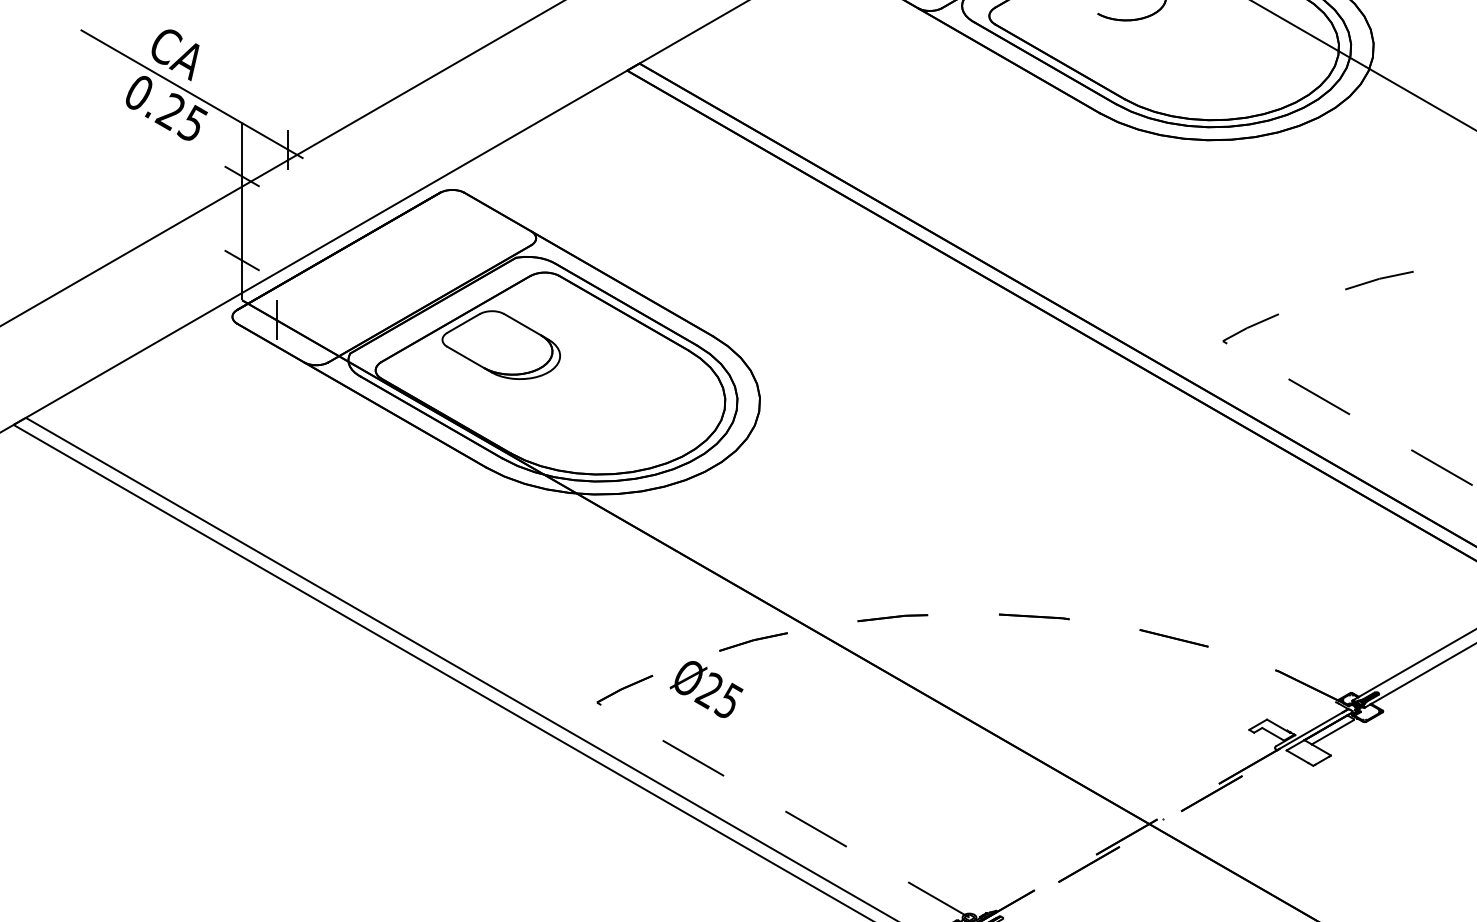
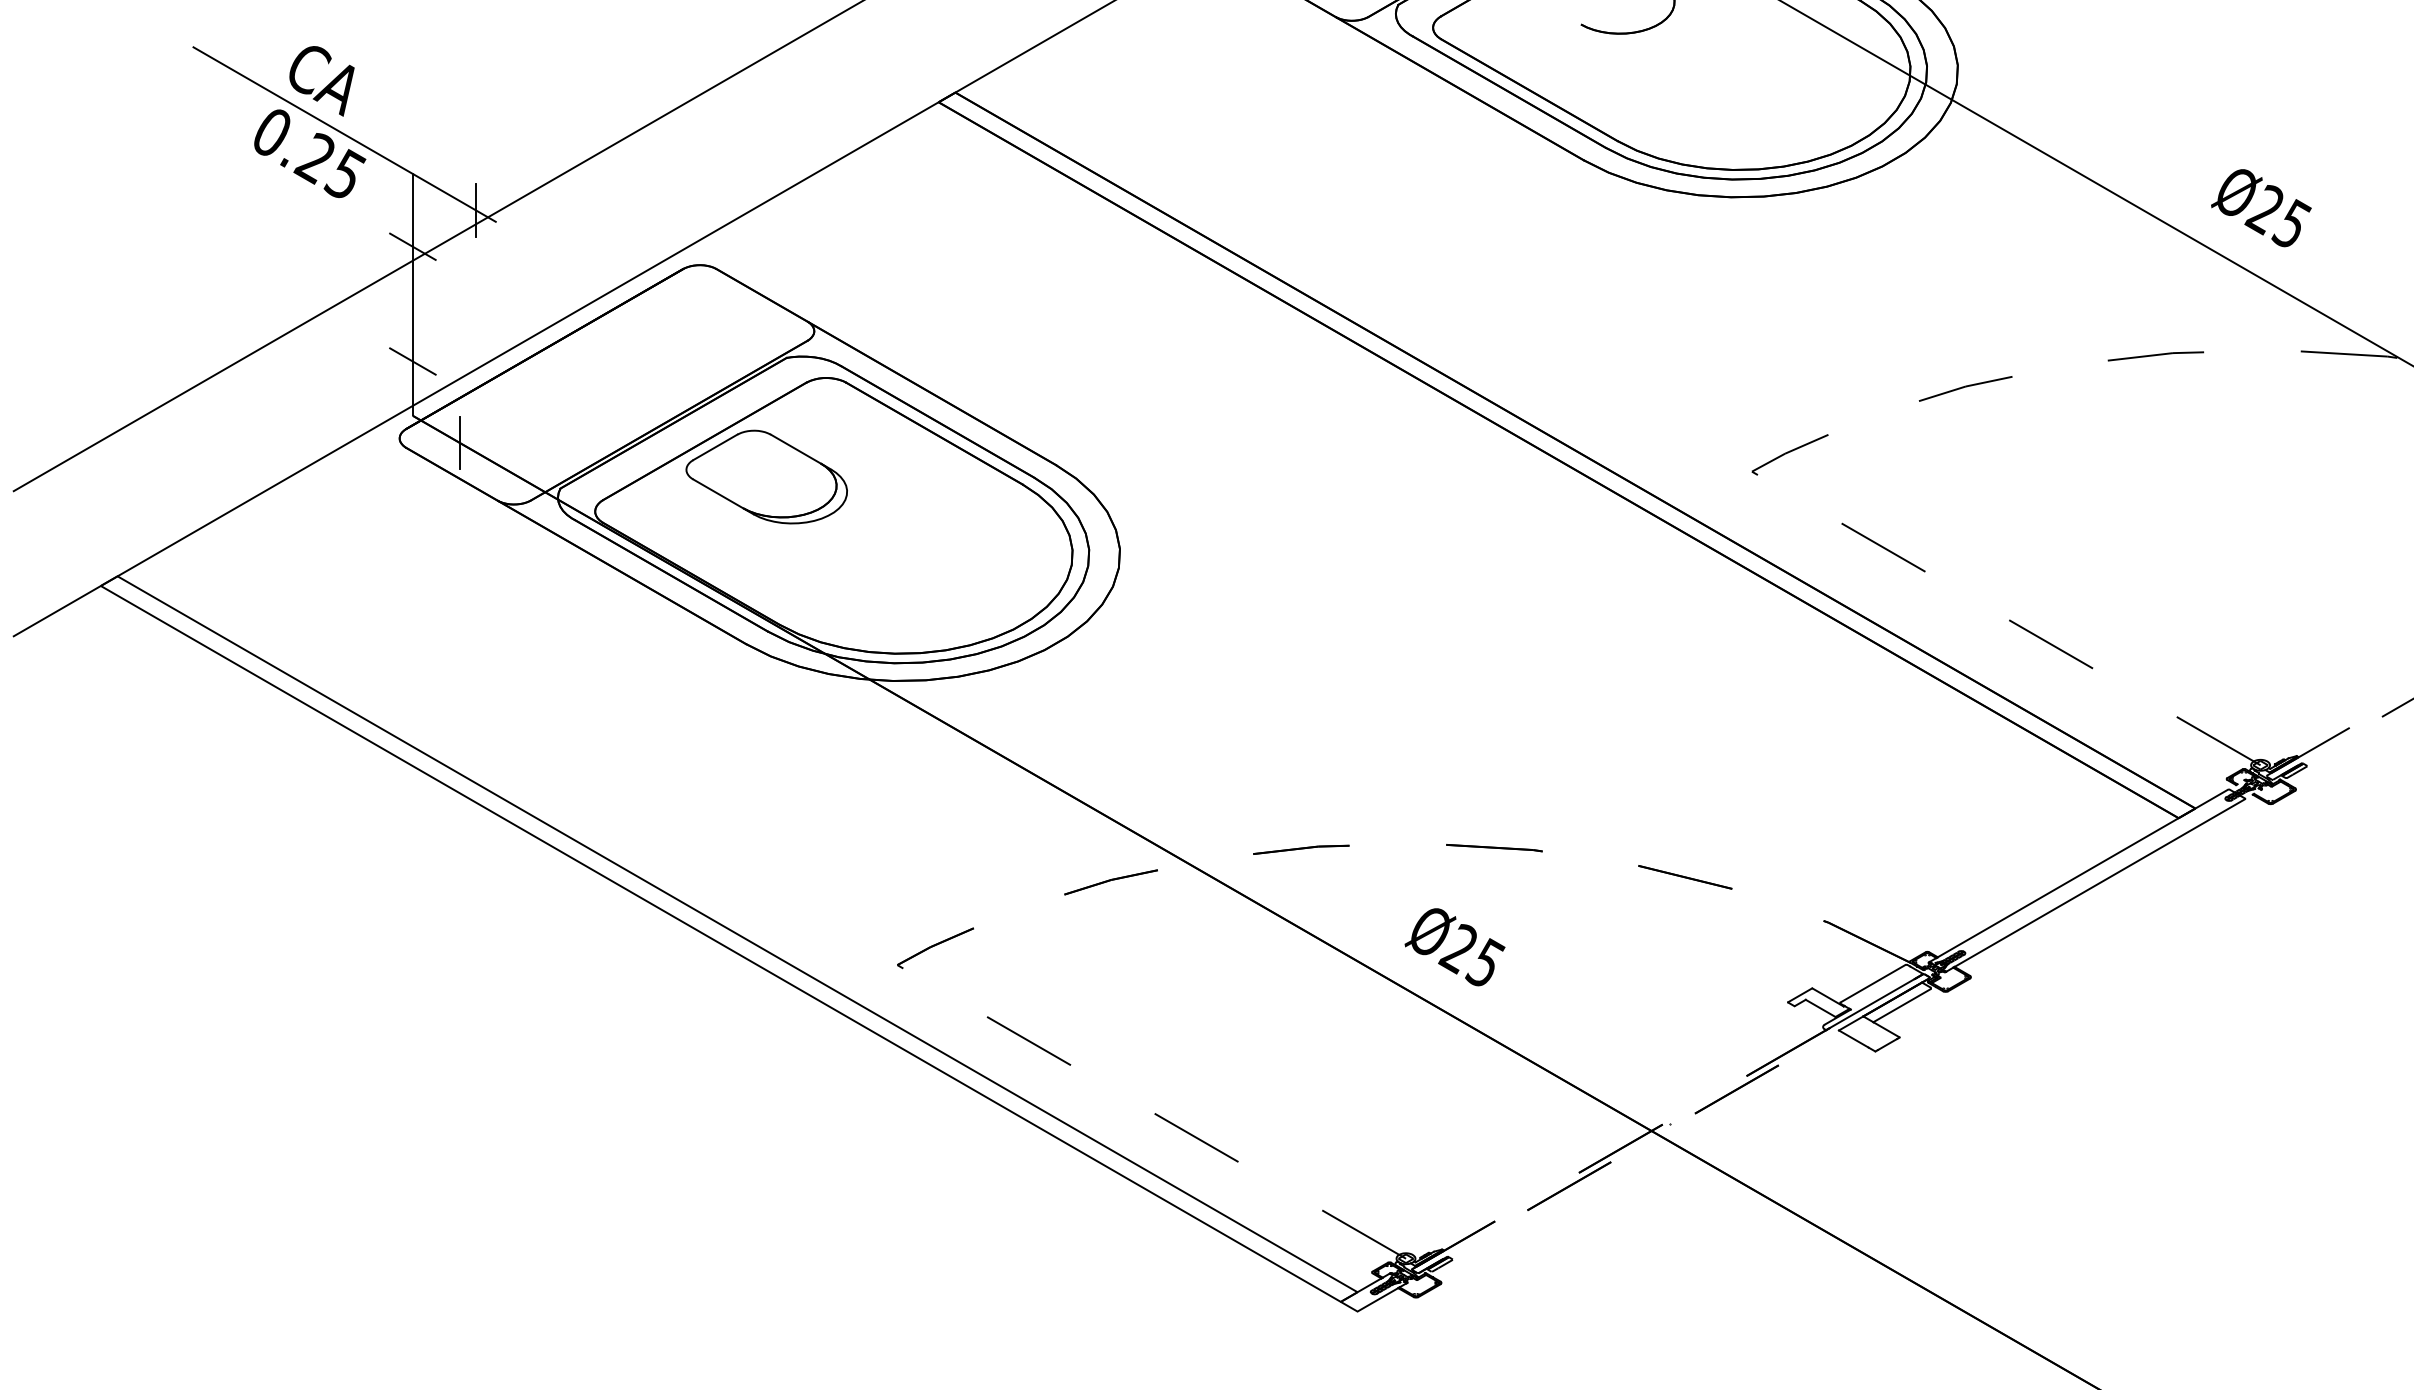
text: (706, 689) -> (1454, 947), moved
line: (1311, 716) -> (1872, 983), added

